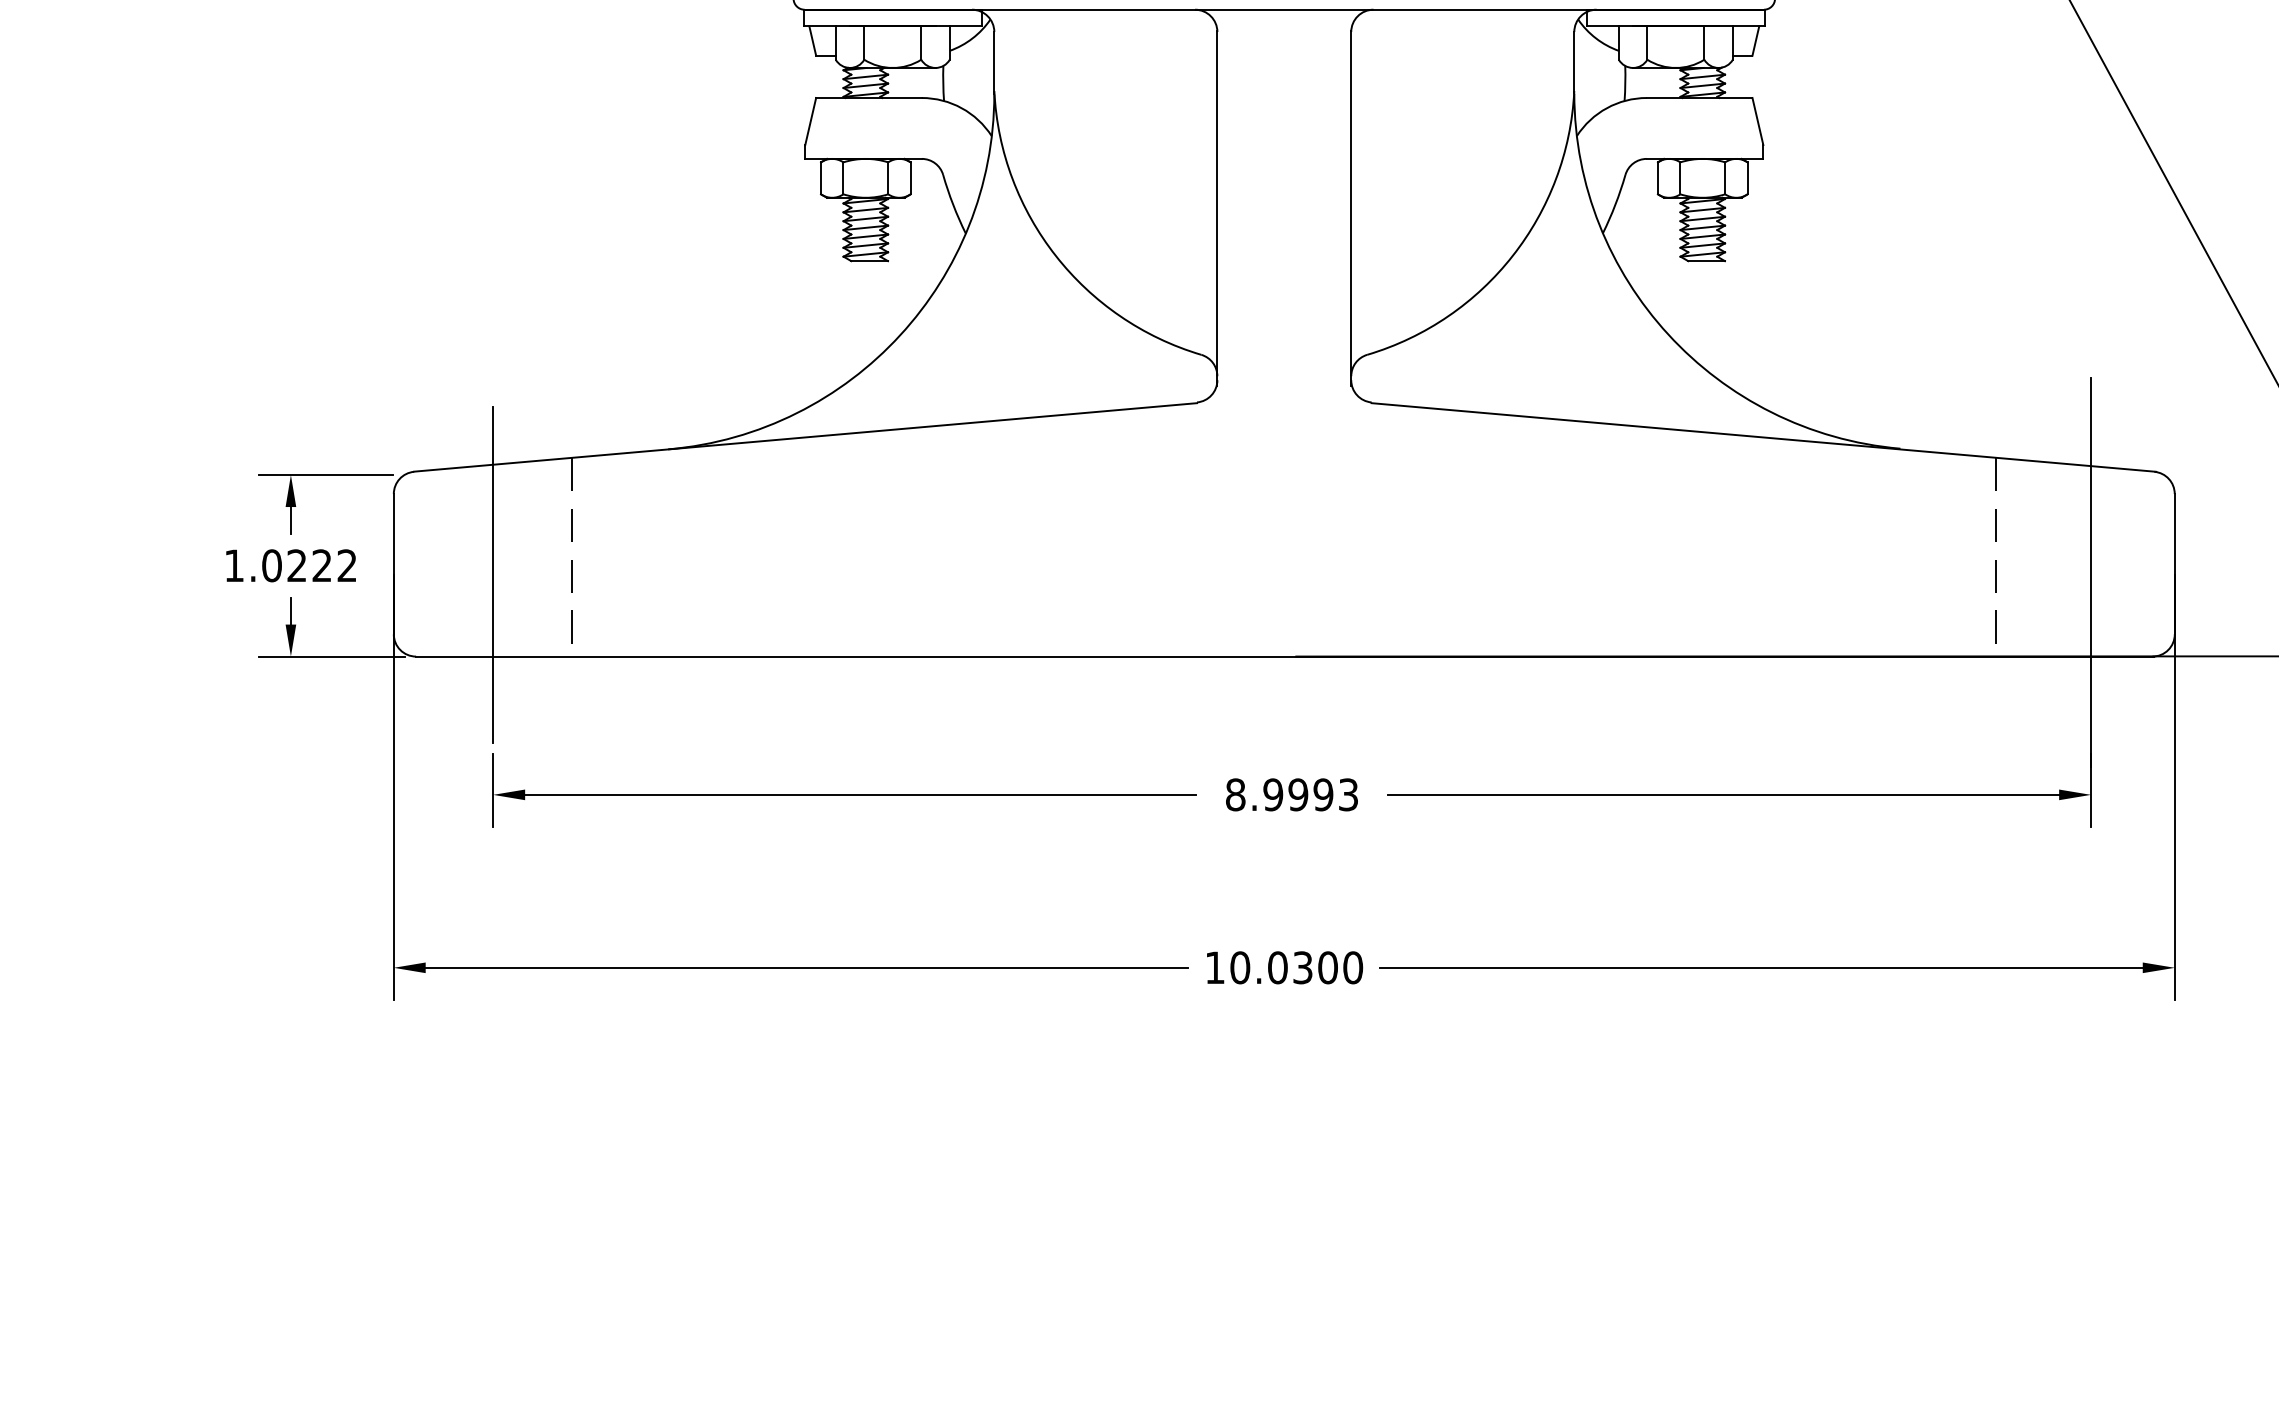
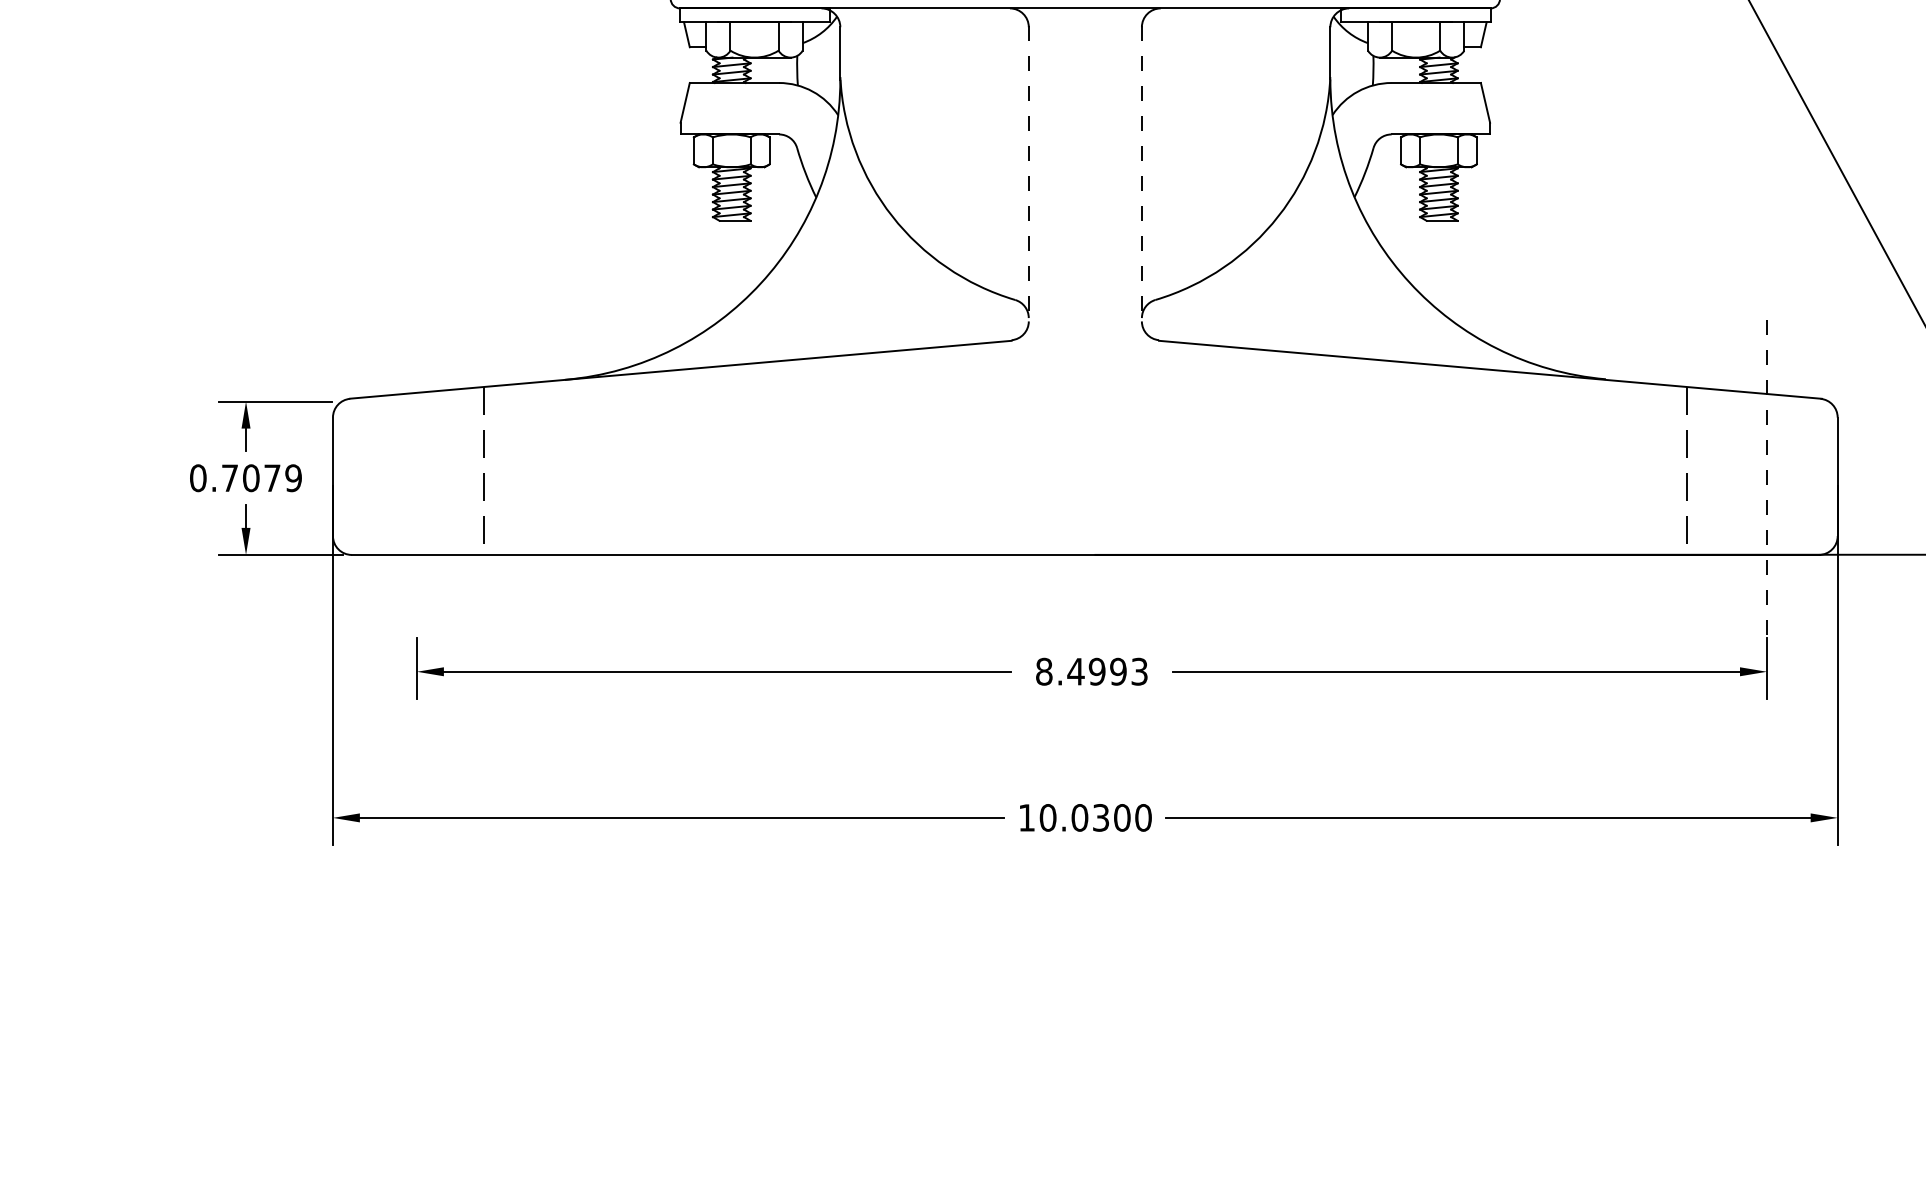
line: (1217, 208) -> (1028, 176), solid -> dashed
line: (1351, 208) -> (1142, 176), solid -> dashed
text: (290, 565) -> (245, 477), 1.0222 -> 0.7079
line: (2091, 573) -> (1767, 484), solid -> dashed
line: (493, 574) -> (417, 485), removed
text: (1272, 794) -> (1075, 671), 8.9993 -> 8.4993

